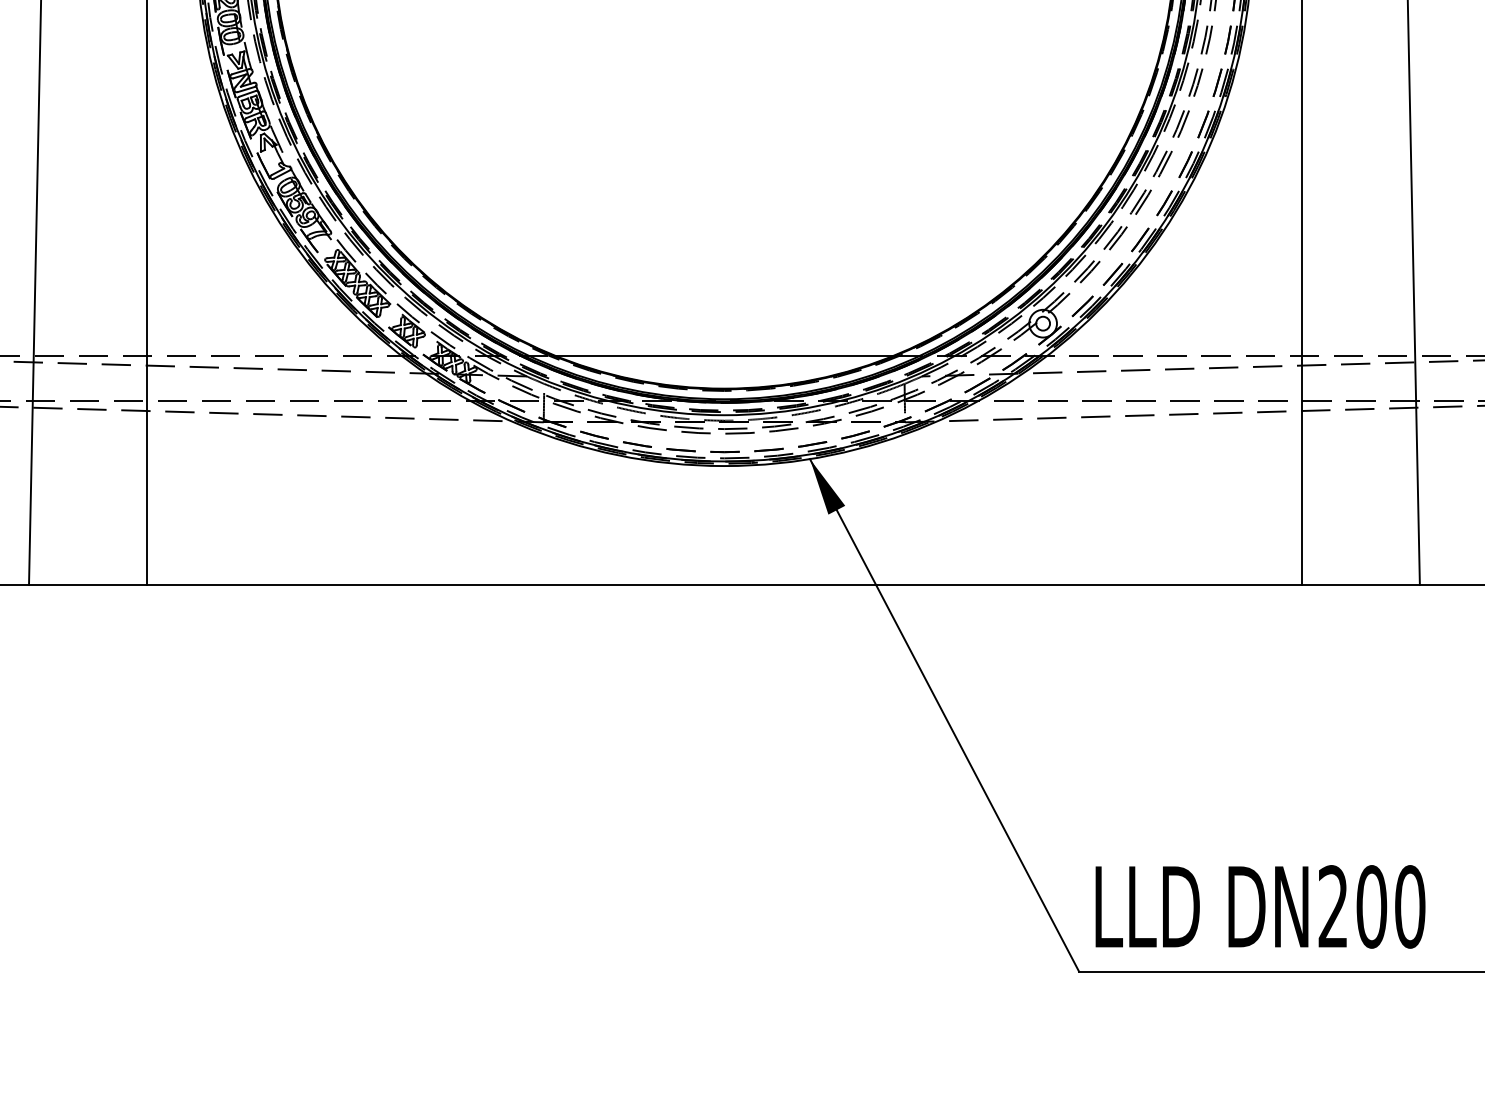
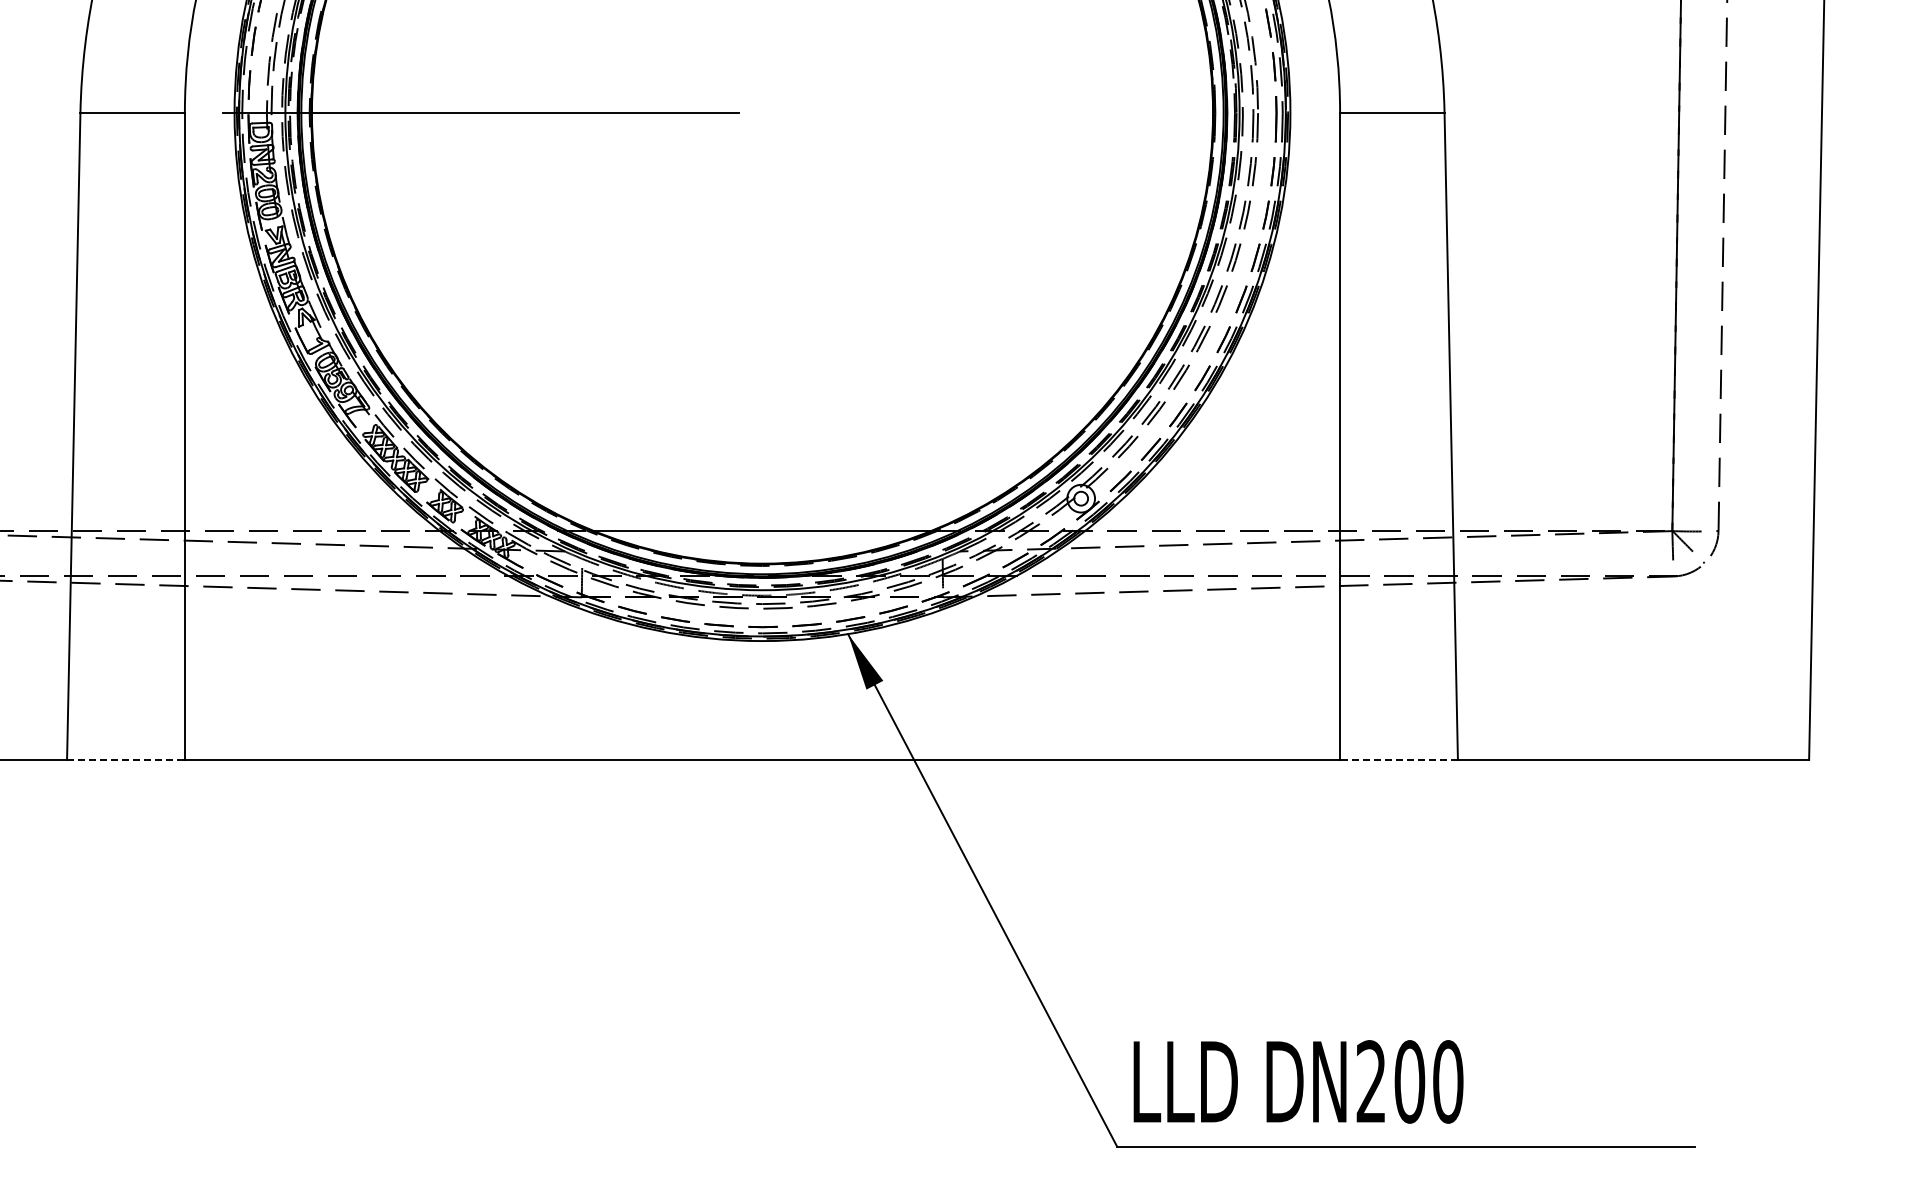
line: (87, 585) -> (125, 760), solid -> dashed
line: (1361, 585) -> (1399, 760), solid -> dashed

